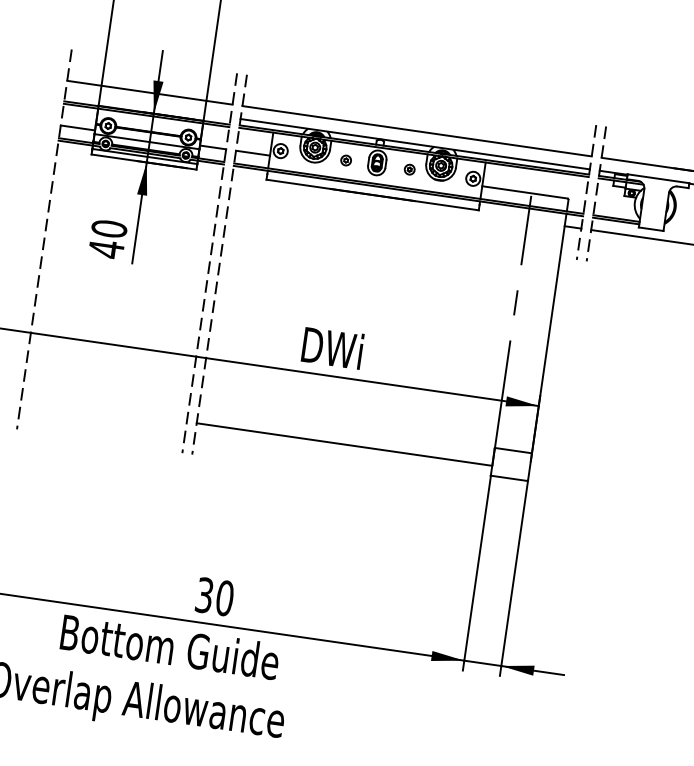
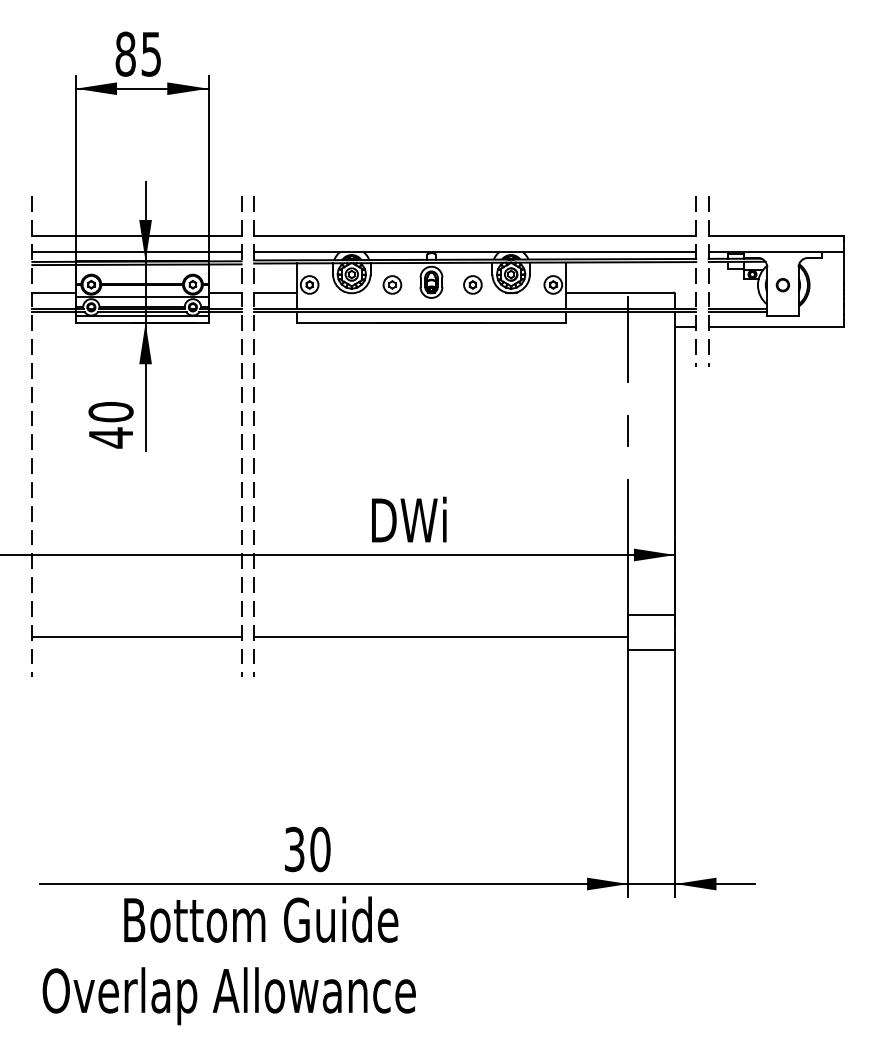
line: (147, 105) -> (136, 252), added
part: (346, 160) -> (392, 284), size x1.43
part: (409, 169) -> (472, 284), size x1.43
part: (654, 205) -> (782, 285), added
line: (103, 409) -> (136, 637), added

